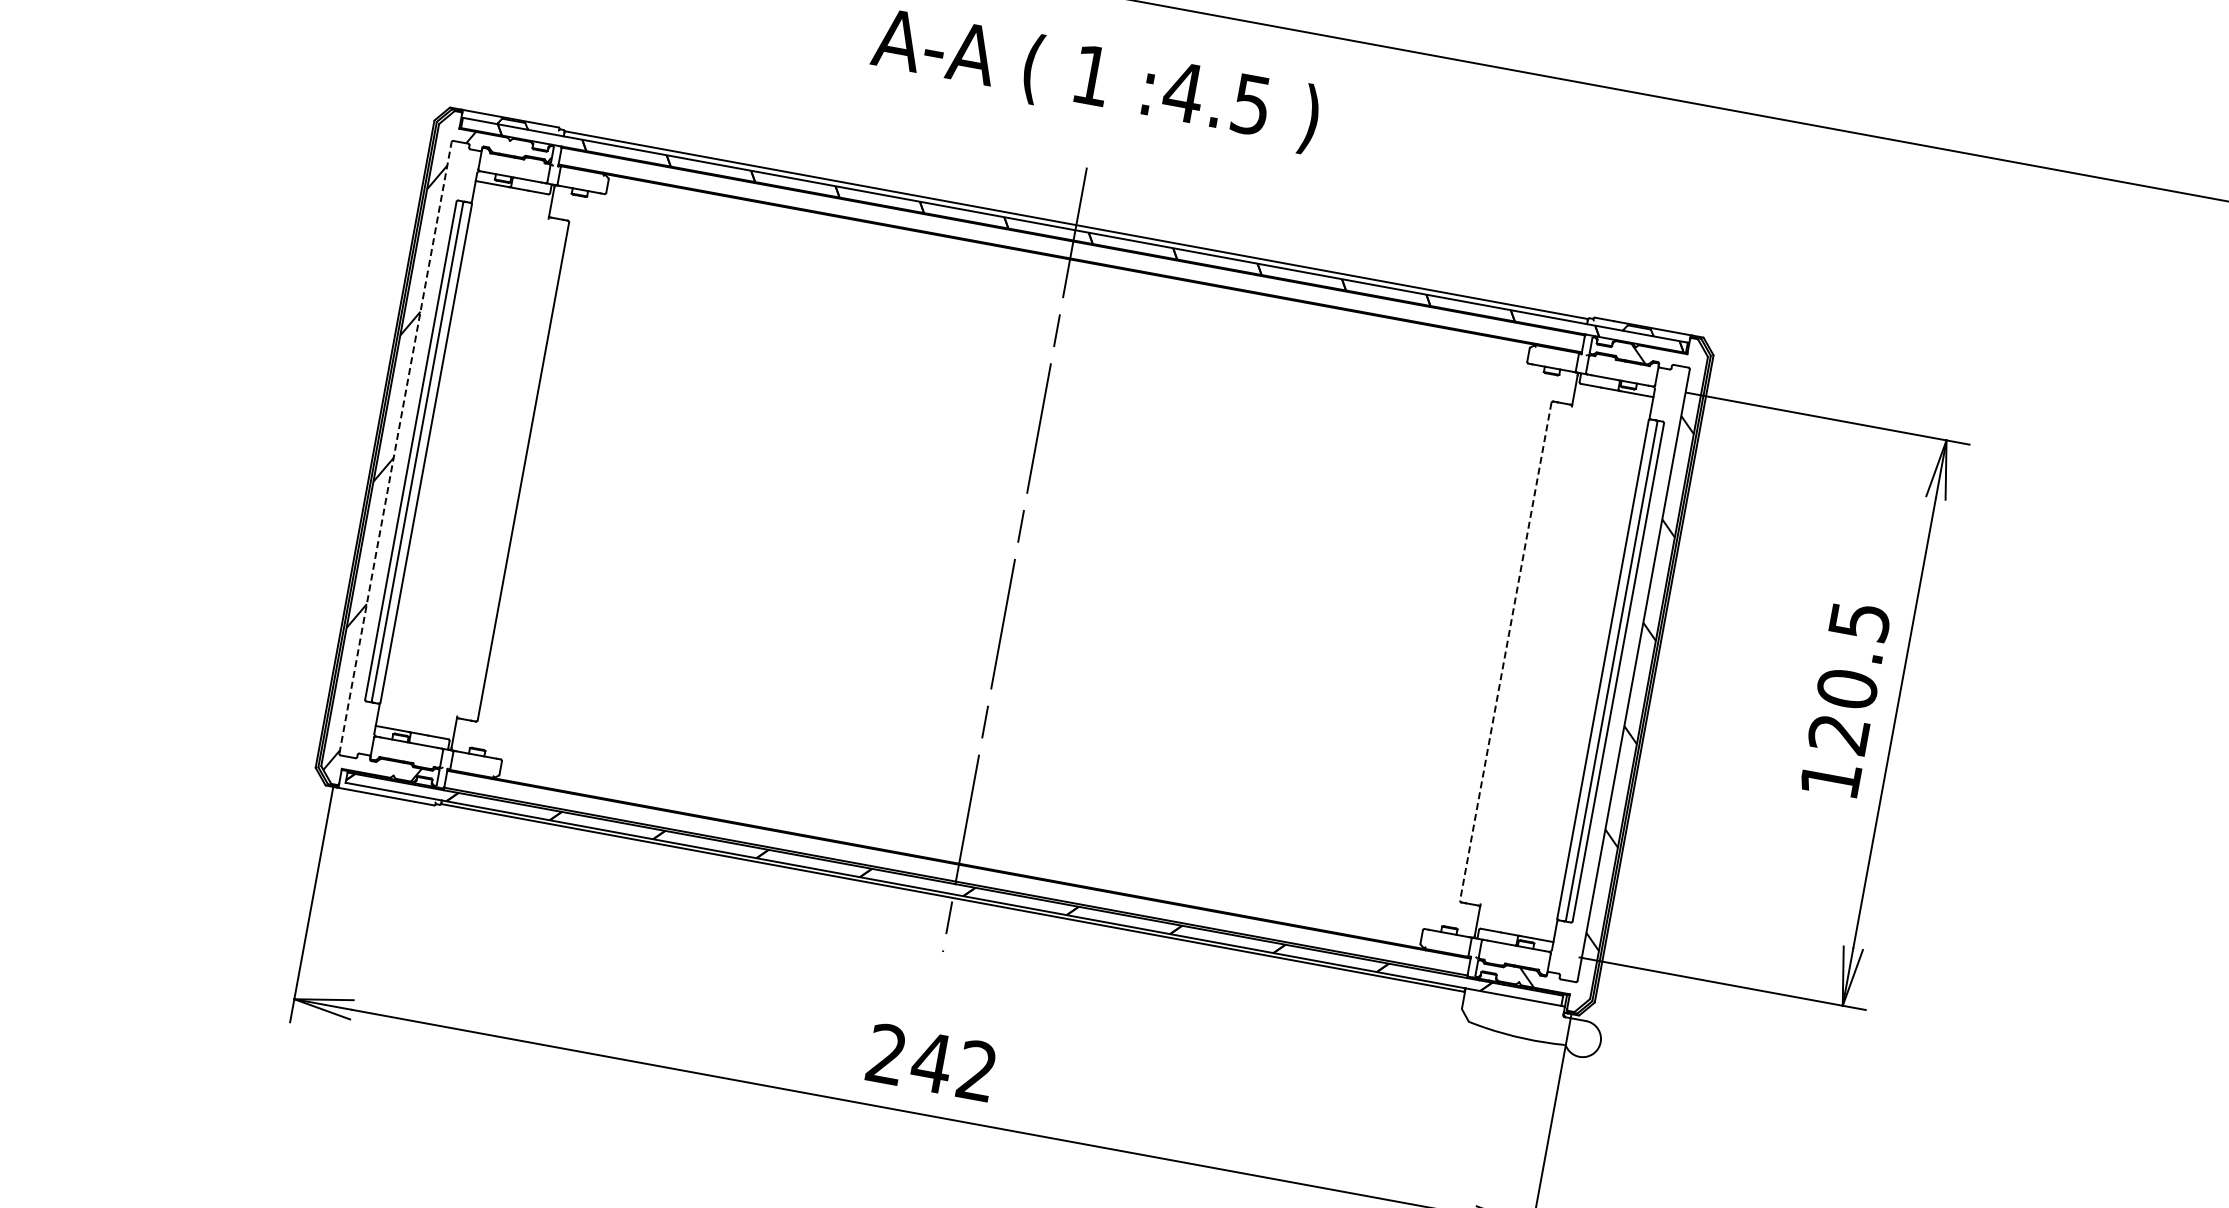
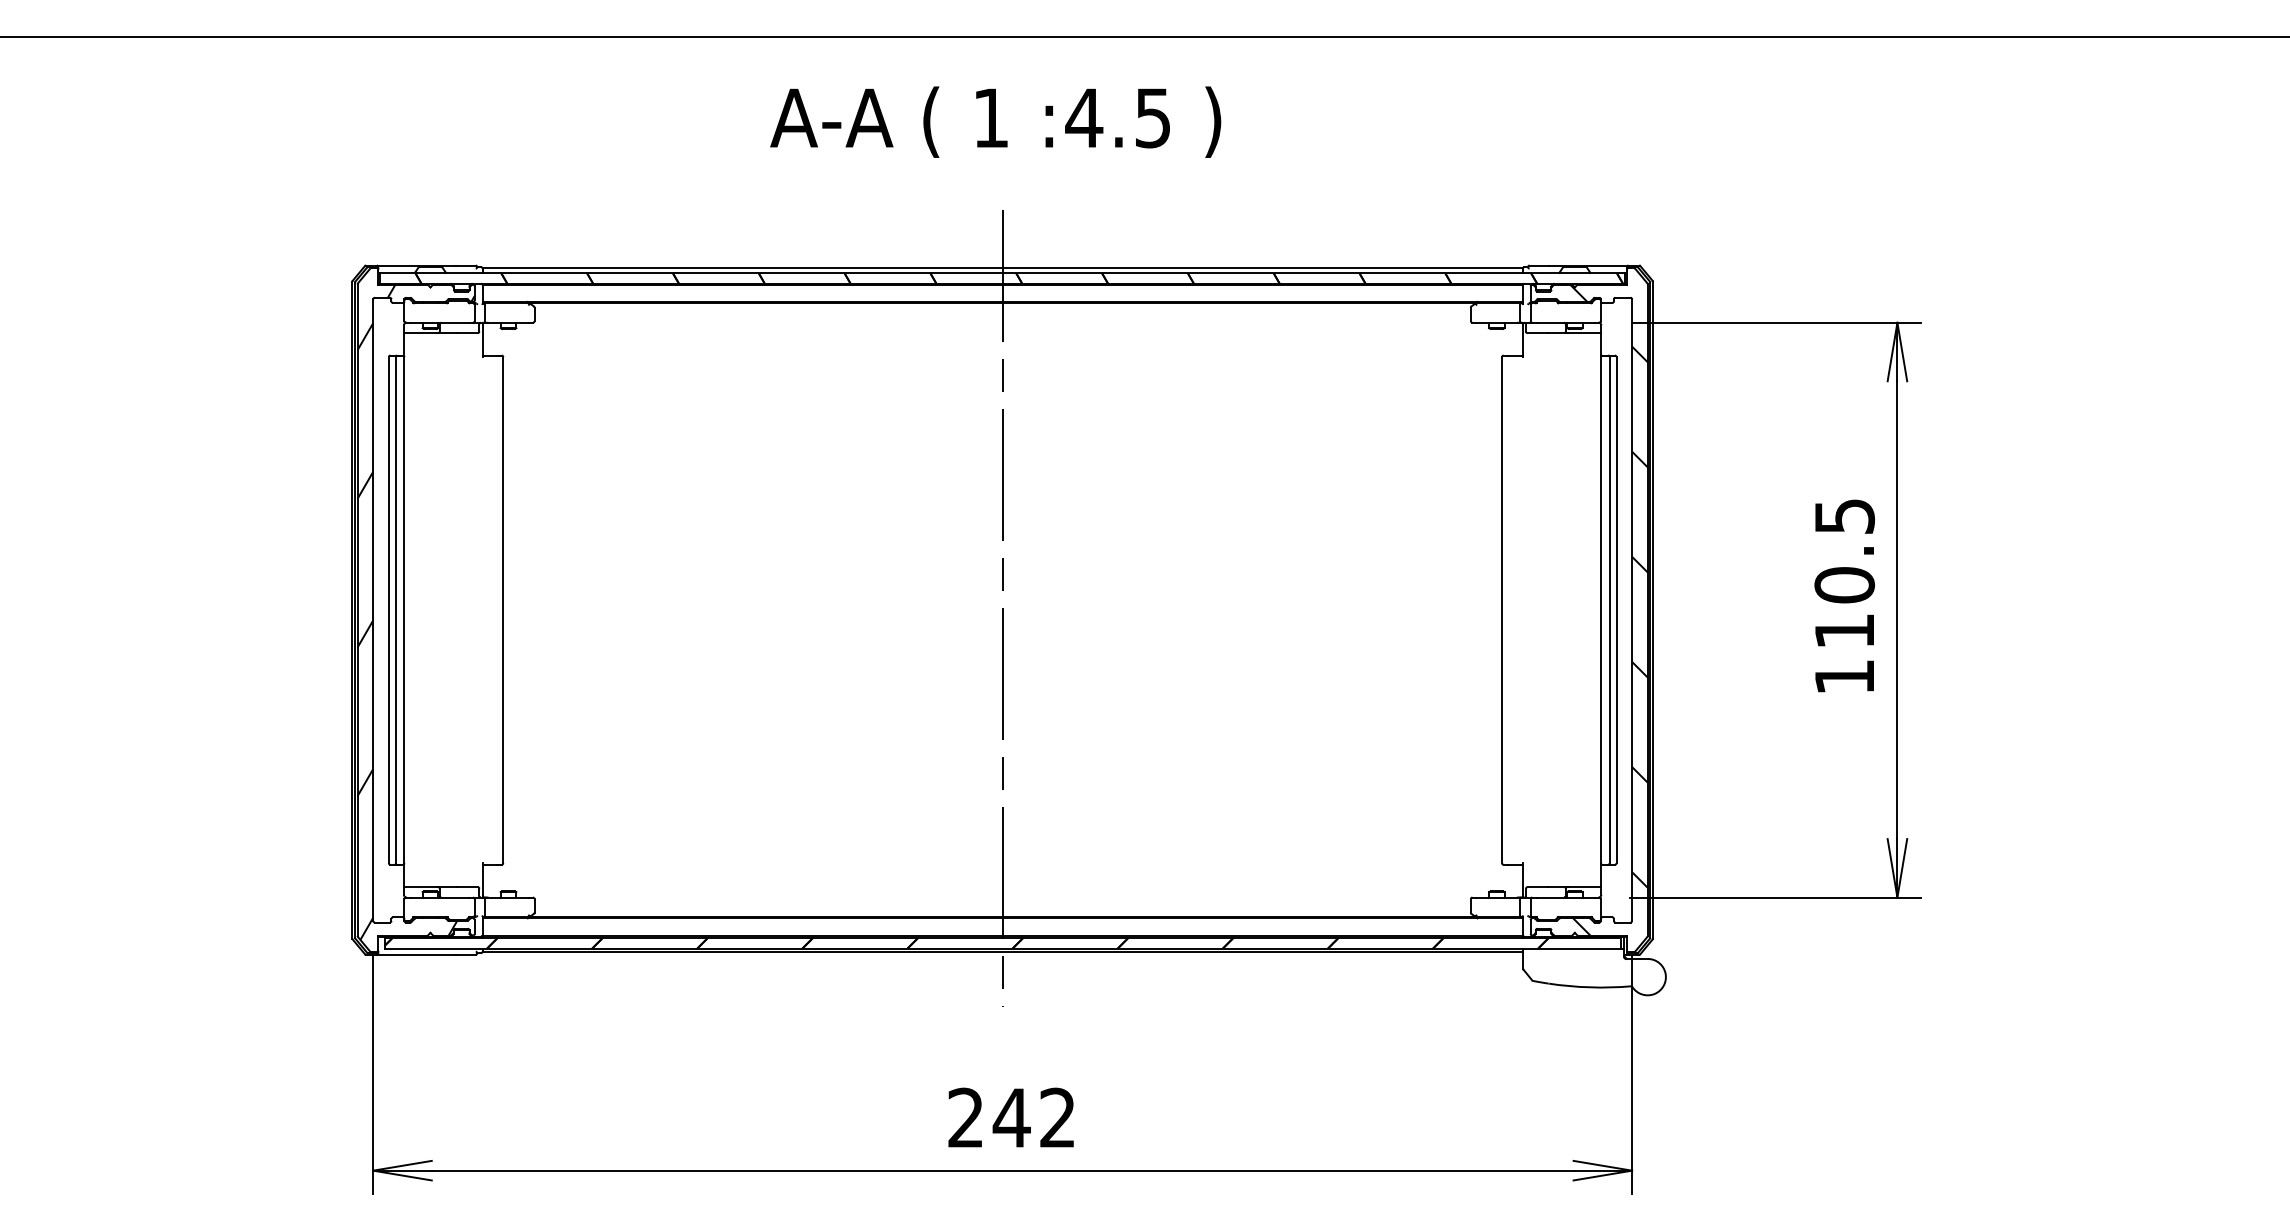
line: (395, 448) -> (373, 610), dashed -> solid
line: (1506, 652) -> (1502, 610), dashed -> solid
text: (1837, 734) -> (1843, 631), 120.5 -> 110.5

